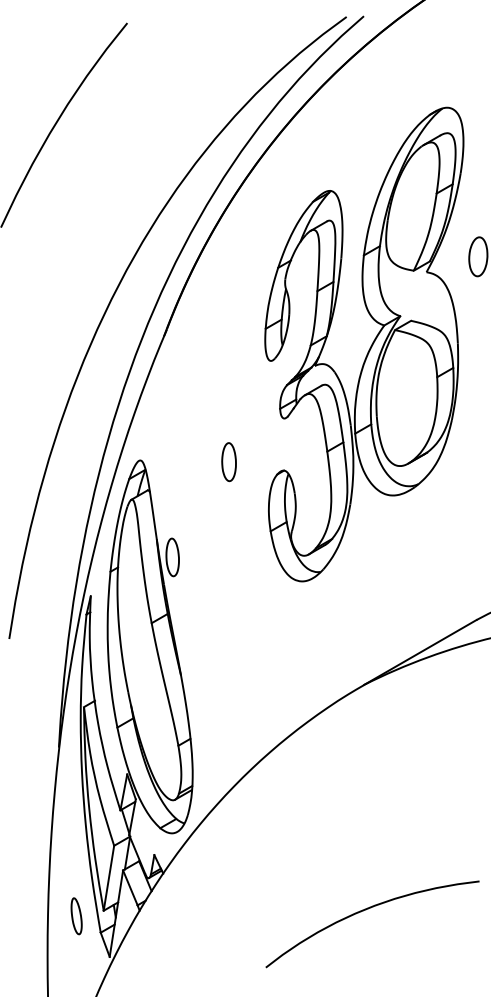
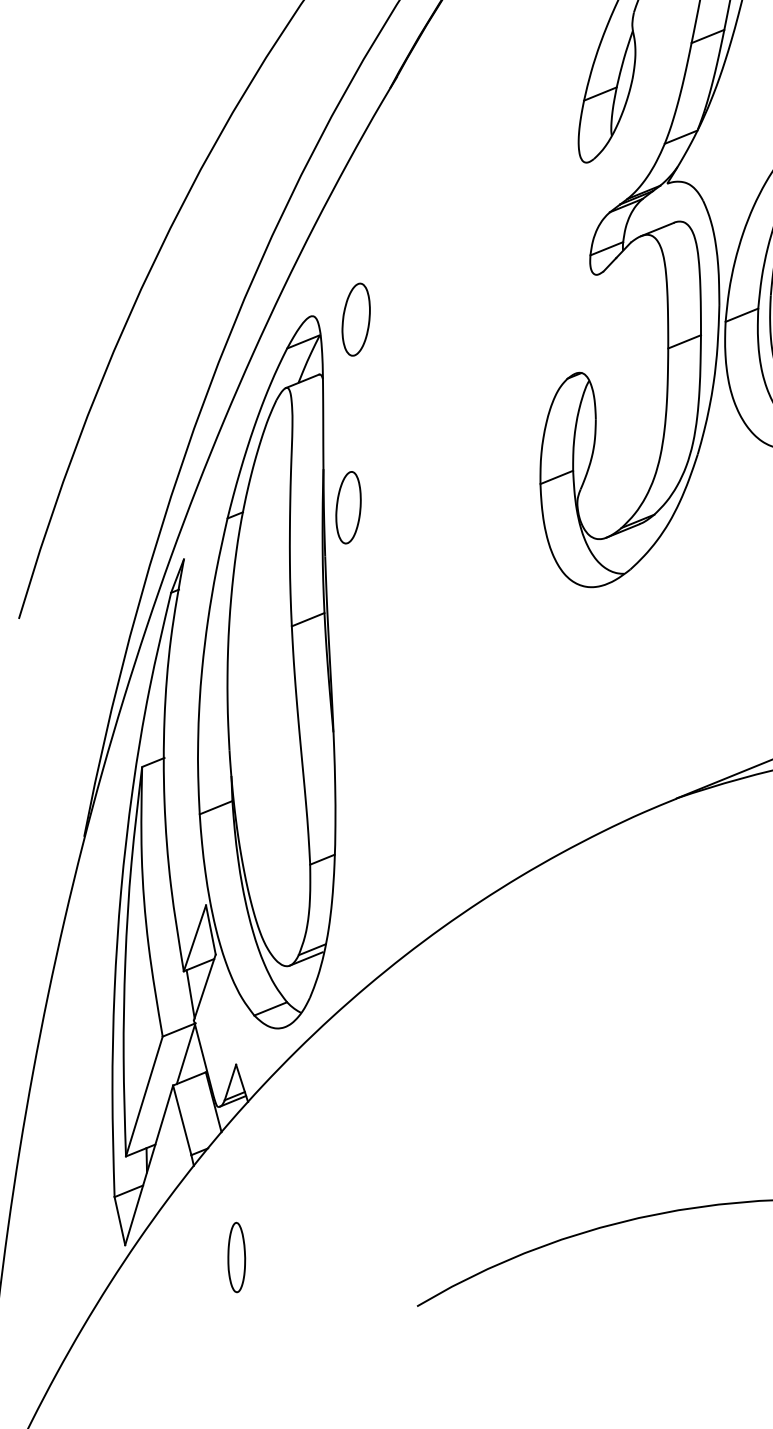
part: (228, 462) -> (355, 320), moved
part: (76, 916) -> (236, 1257), moved

